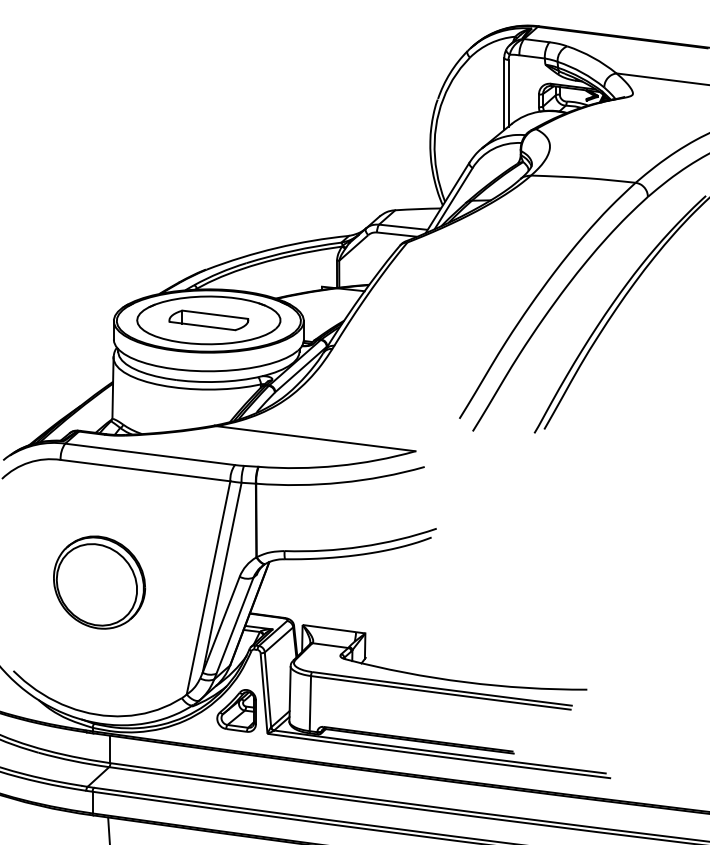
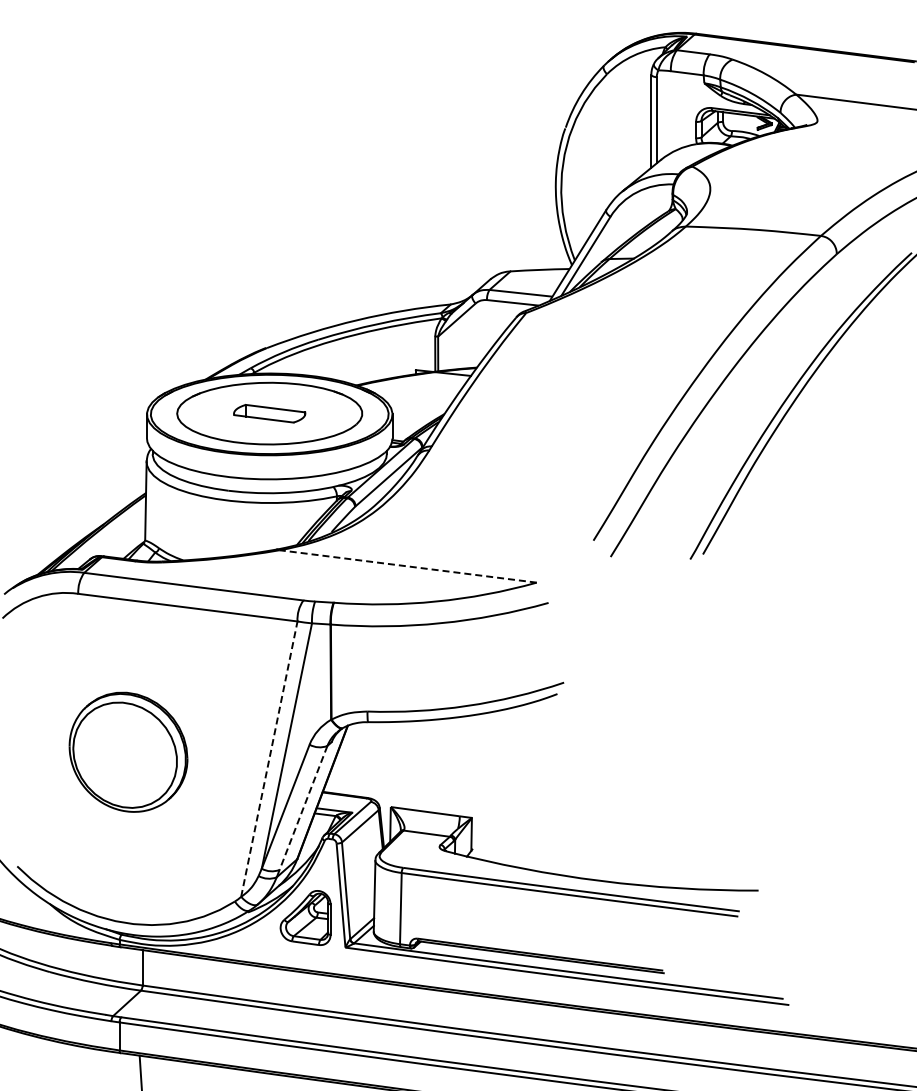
part: (208, 320) -> (269, 413), size x0.7
line: (316, 438) -> (408, 566), solid -> dashed
line: (208, 588) -> (269, 759), solid -> dashed
line: (234, 626) -> (303, 808), solid -> dashed

